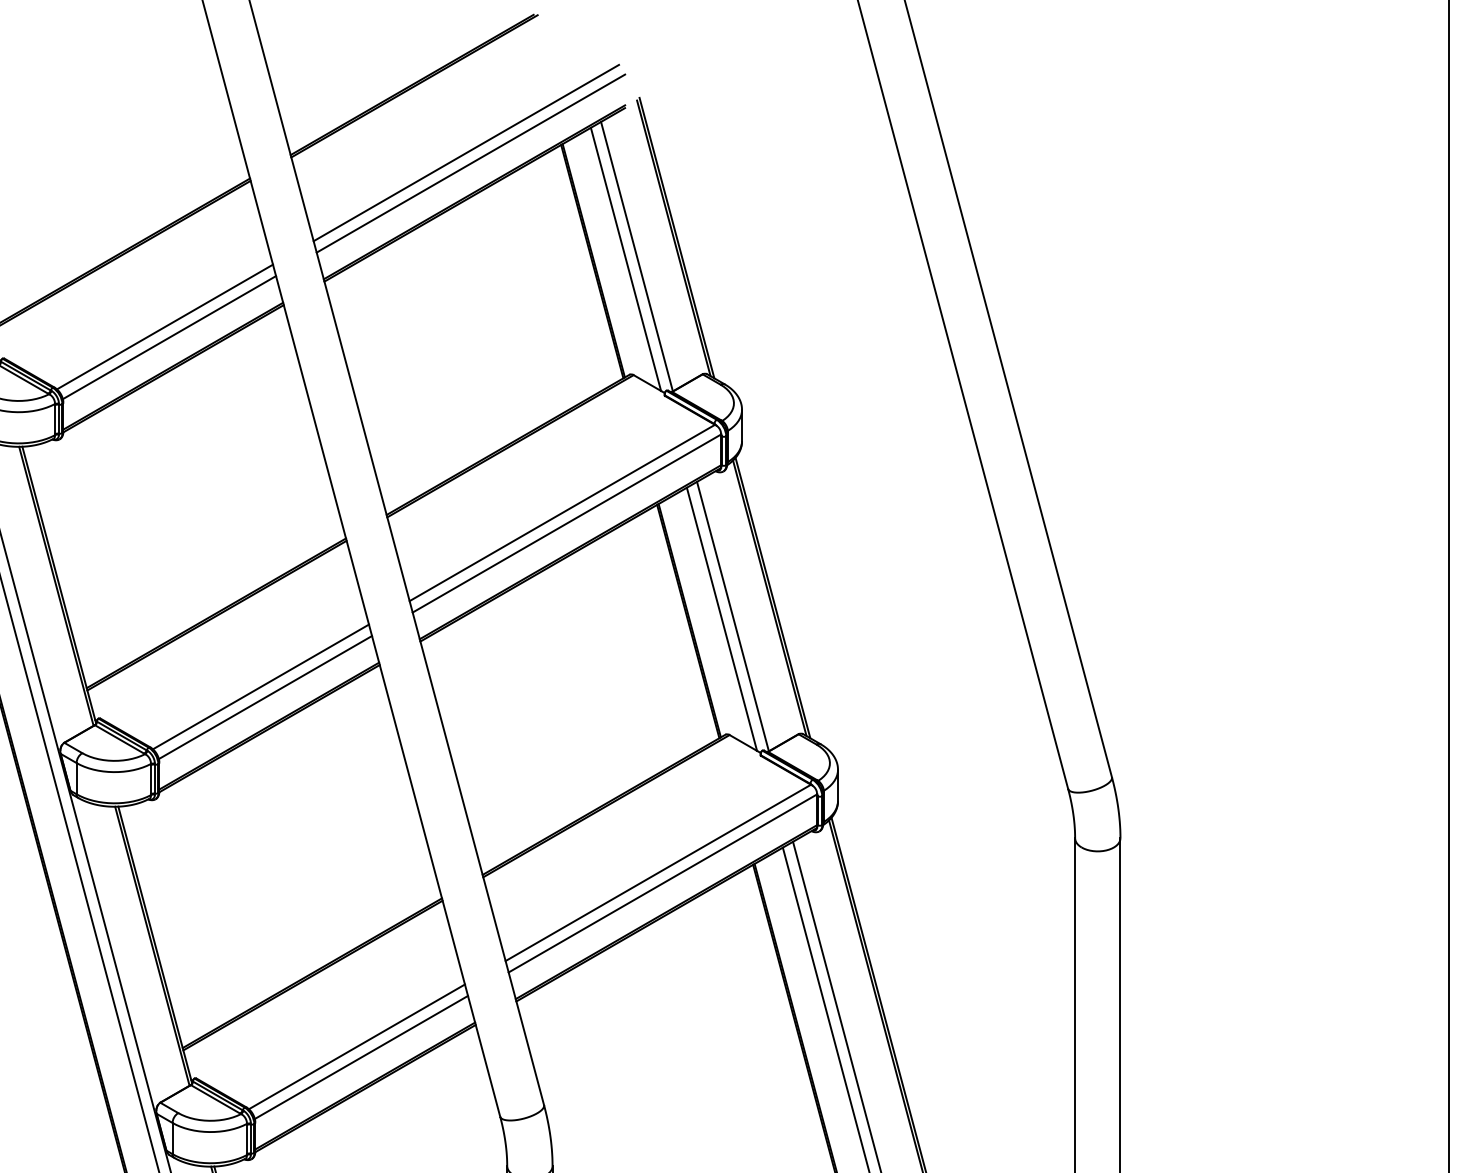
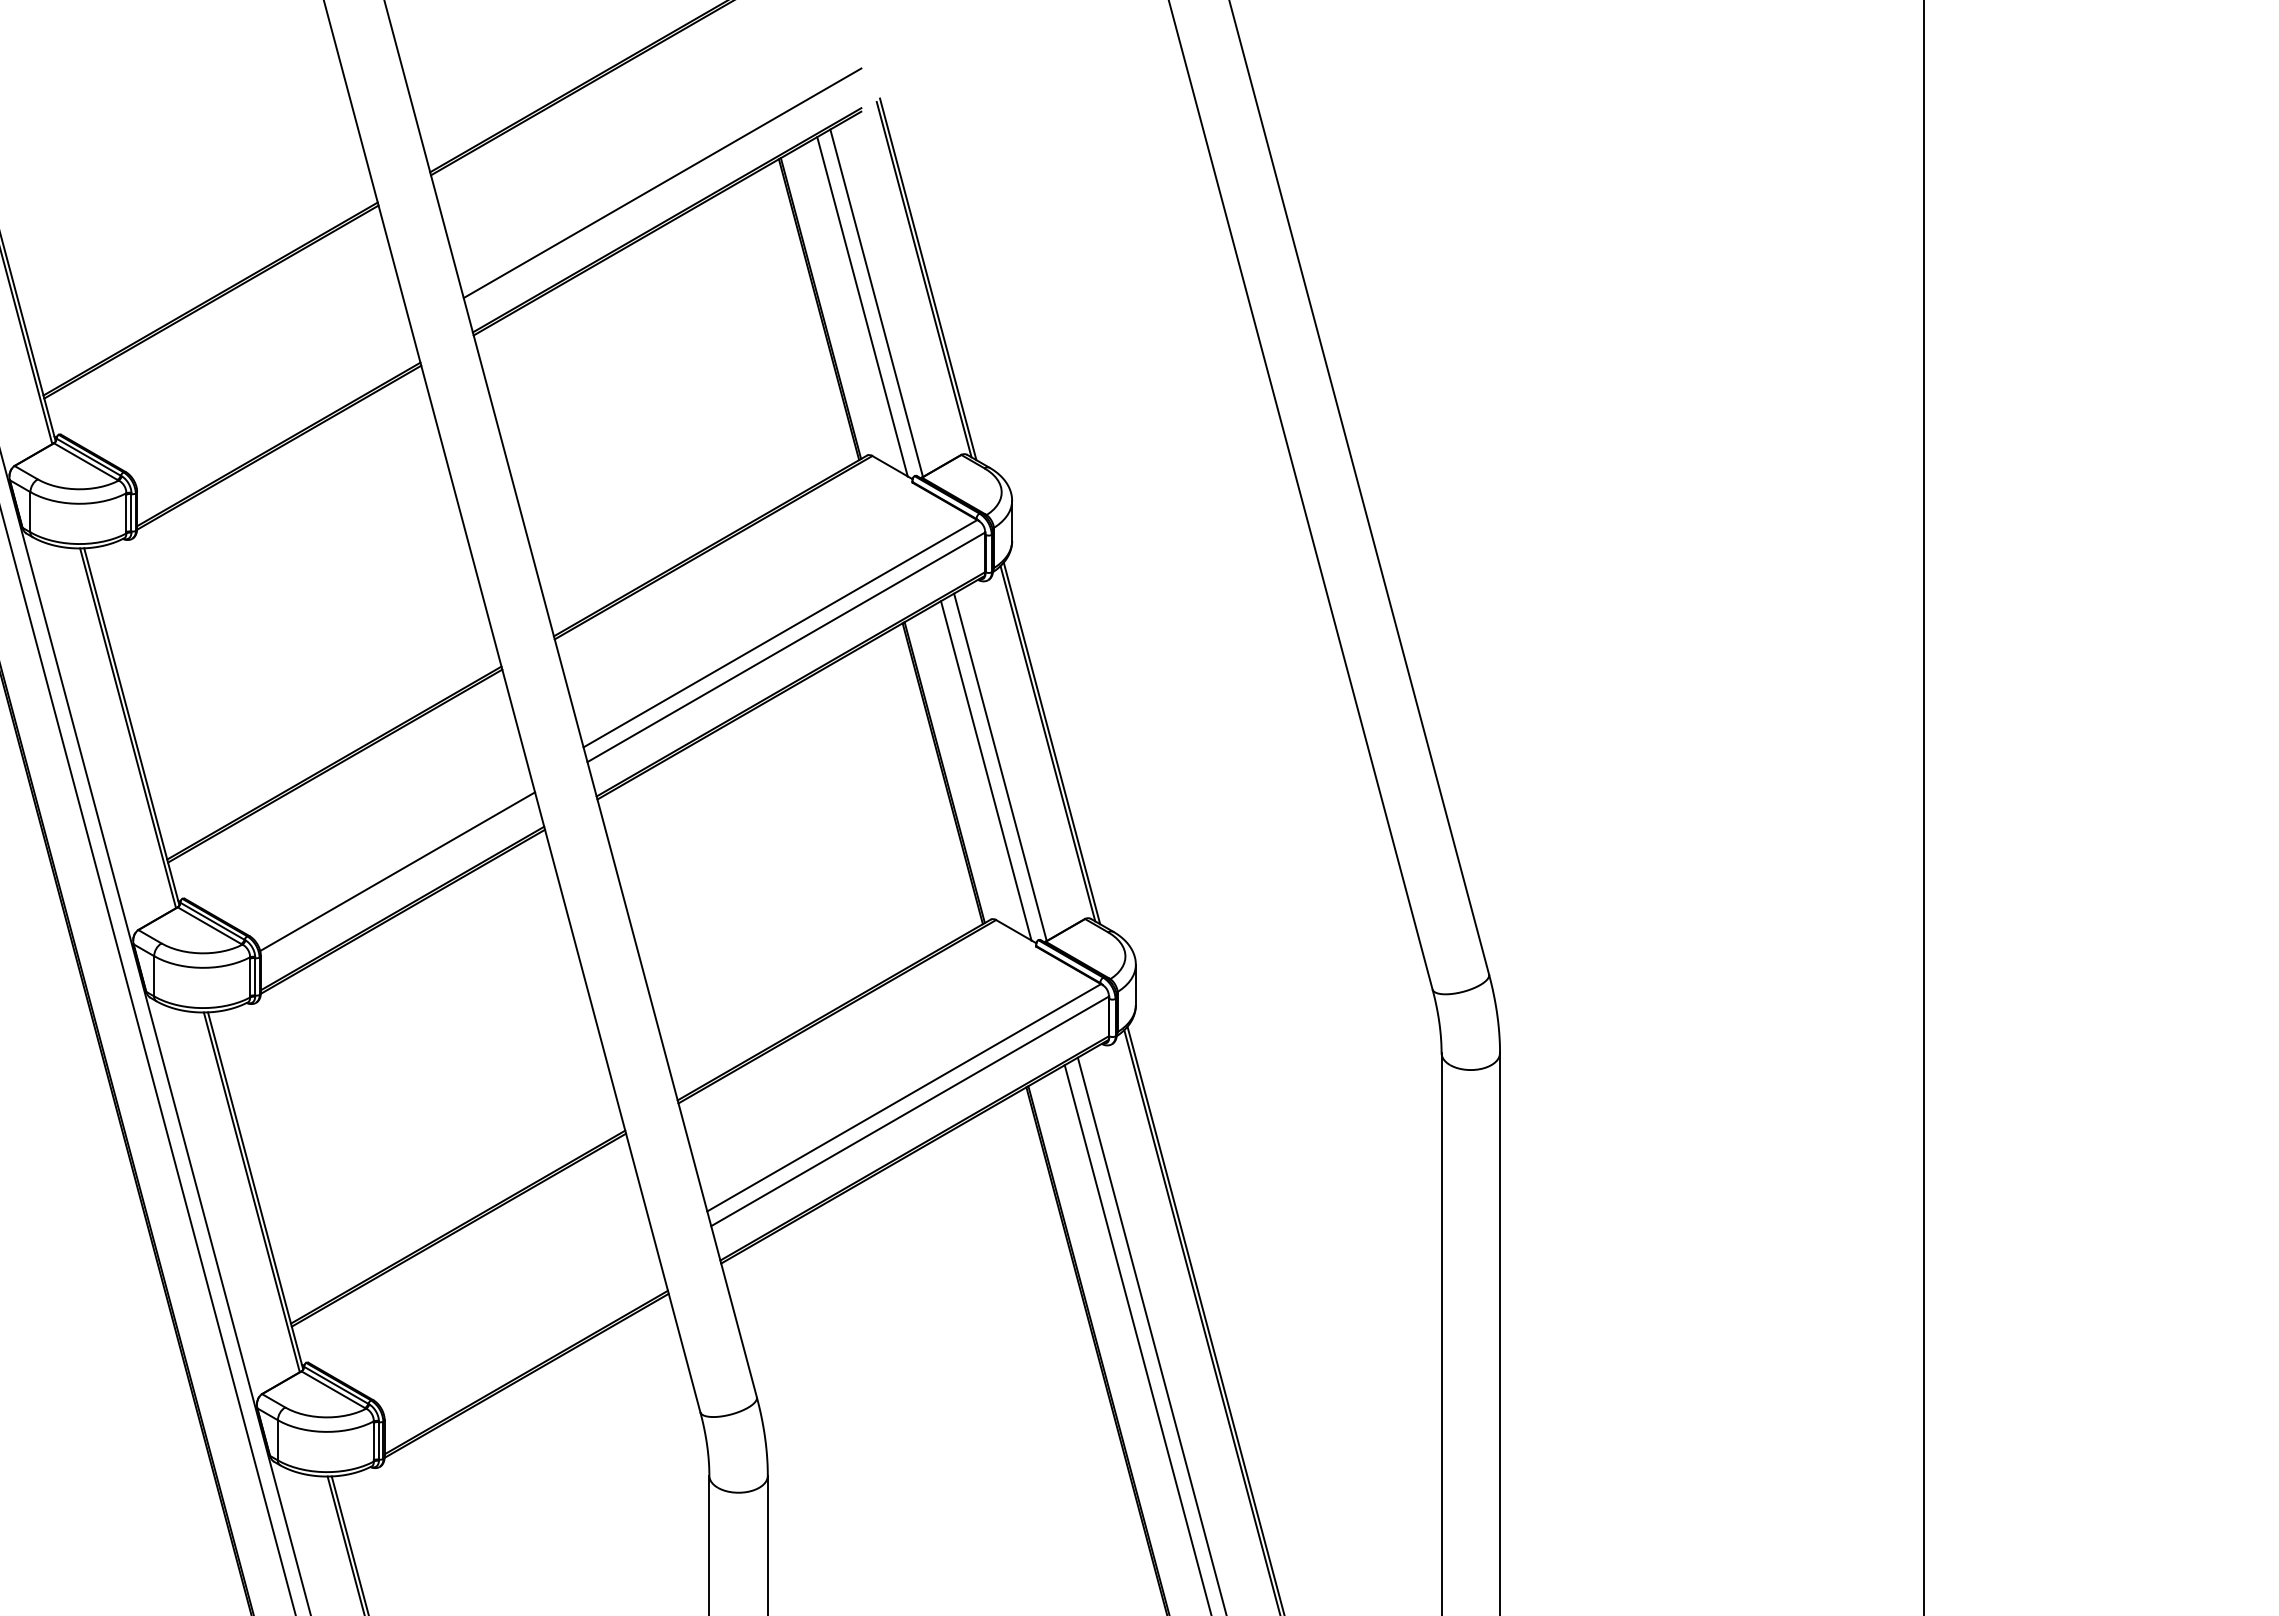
line: (466, 152) -> (656, 169), removed
line: (164, 326) -> (267, 393), removed
line: (169, 337) -> (273, 407), removed
line: (260, 686) -> (391, 857), removed
line: (356, 1046) -> (515, 1321), removed
line: (360, 1057) -> (520, 1335), removed

